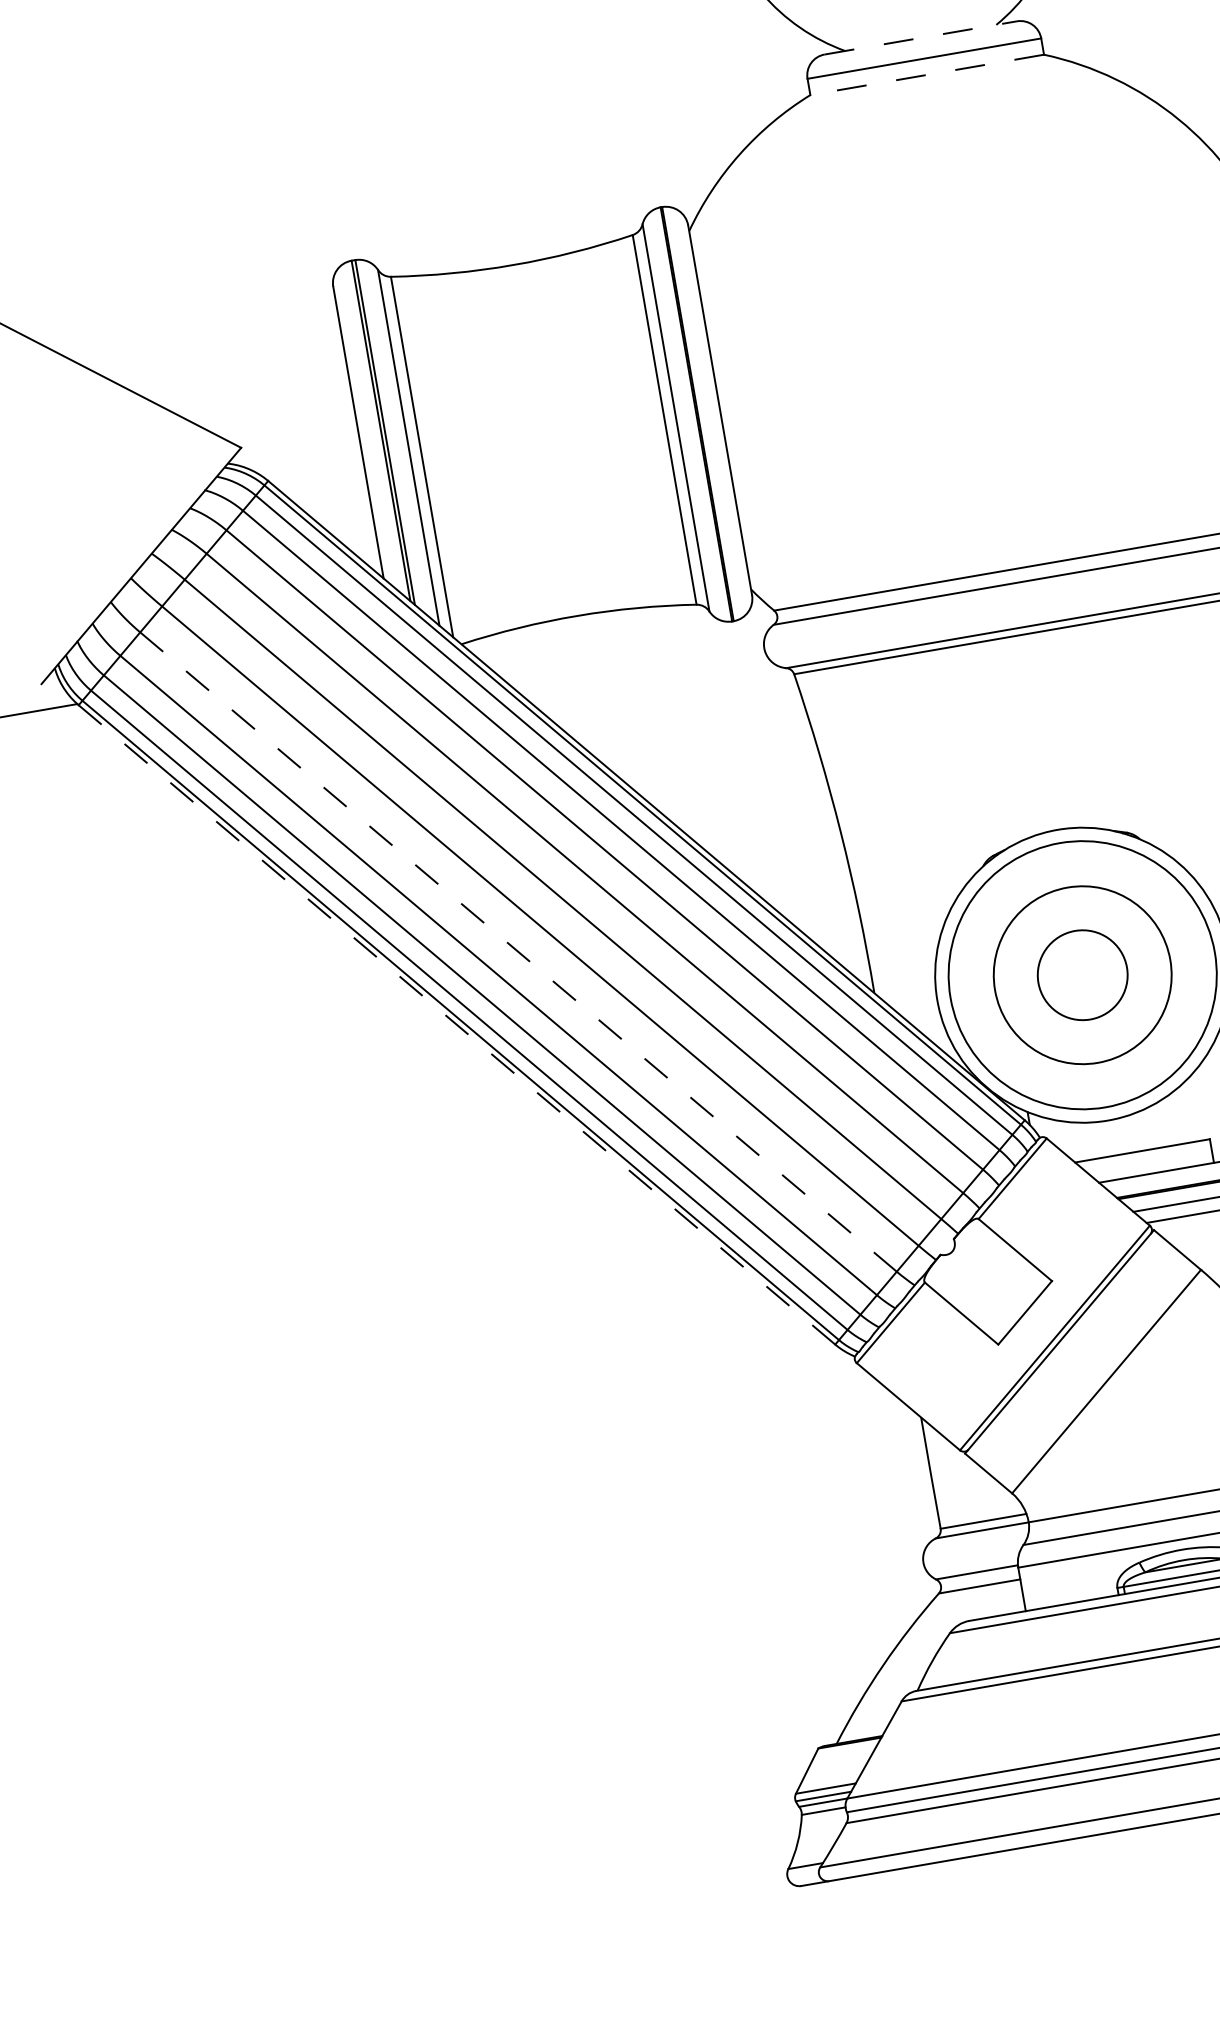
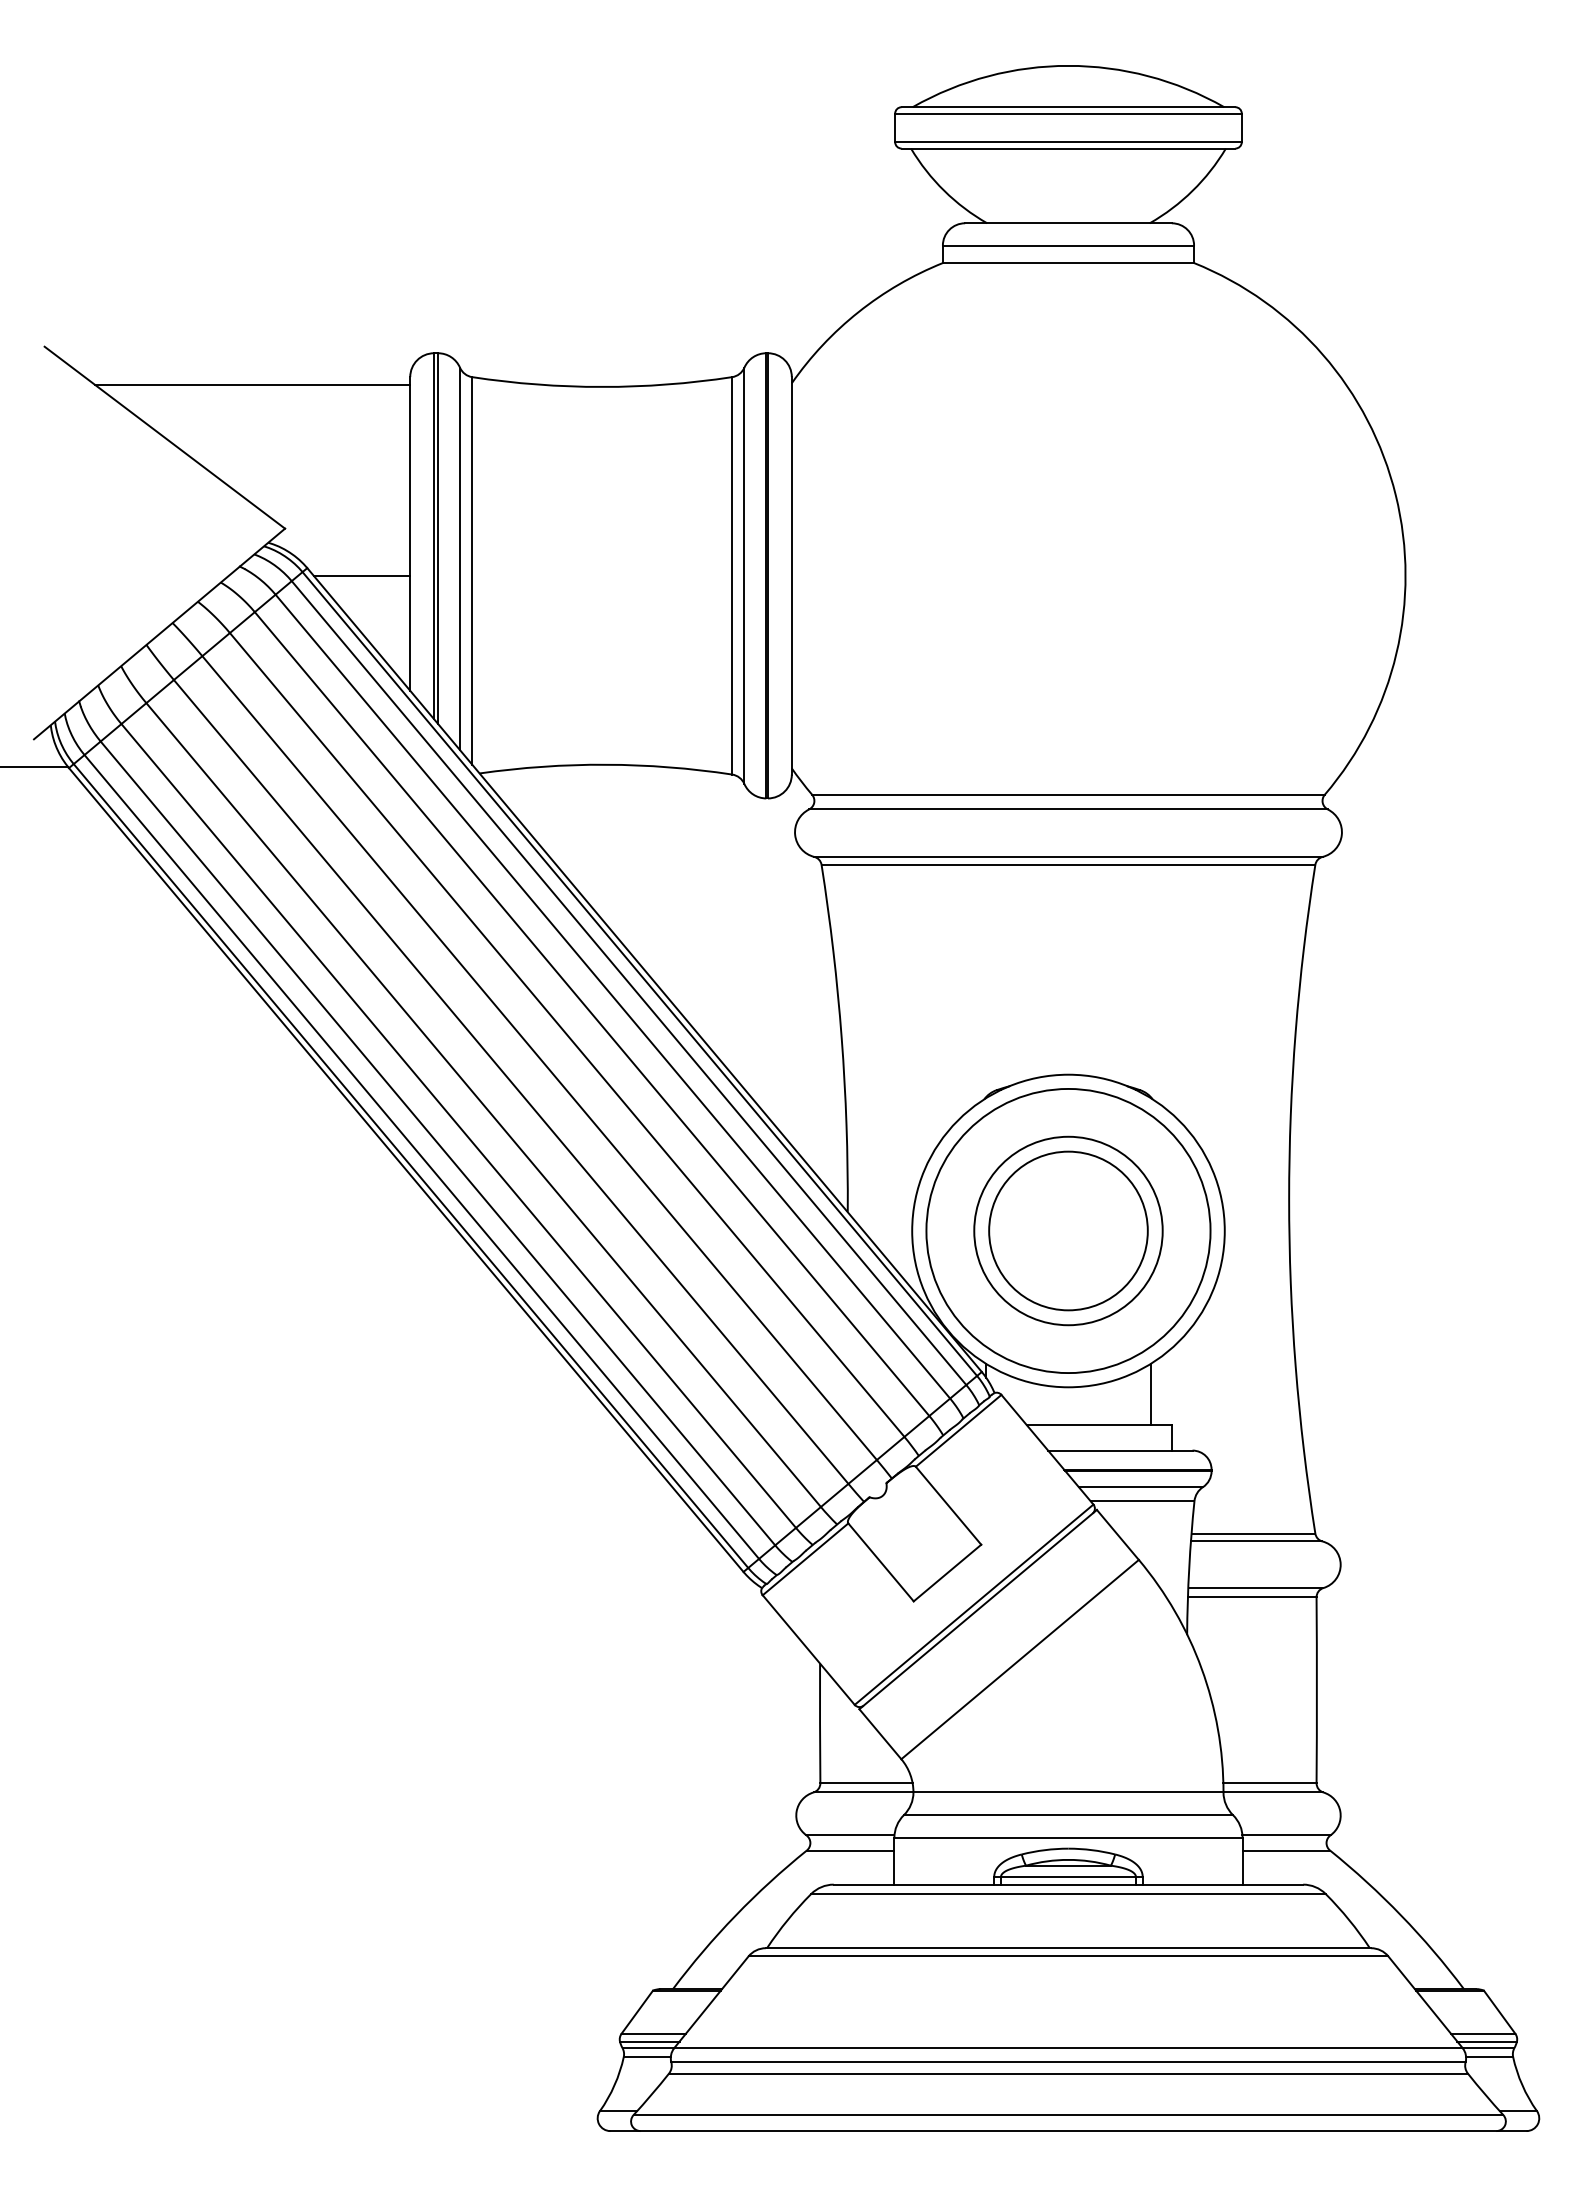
line: (920, 38) -> (1068, 223), dashed -> solid
line: (927, 75) -> (1068, 263), dashed -> solid
line: (187, 319) -> (252, 385), added
line: (319, 479) -> (361, 575), added
line: (518, 952) -> (483, 1105), dashed -> solid
circle: (1082, 974) -> (1068, 1230), size x1.67
line: (457, 1025) -> (406, 1170), dashed -> solid
line: (1185, 1114) -> (1150, 1394), added

